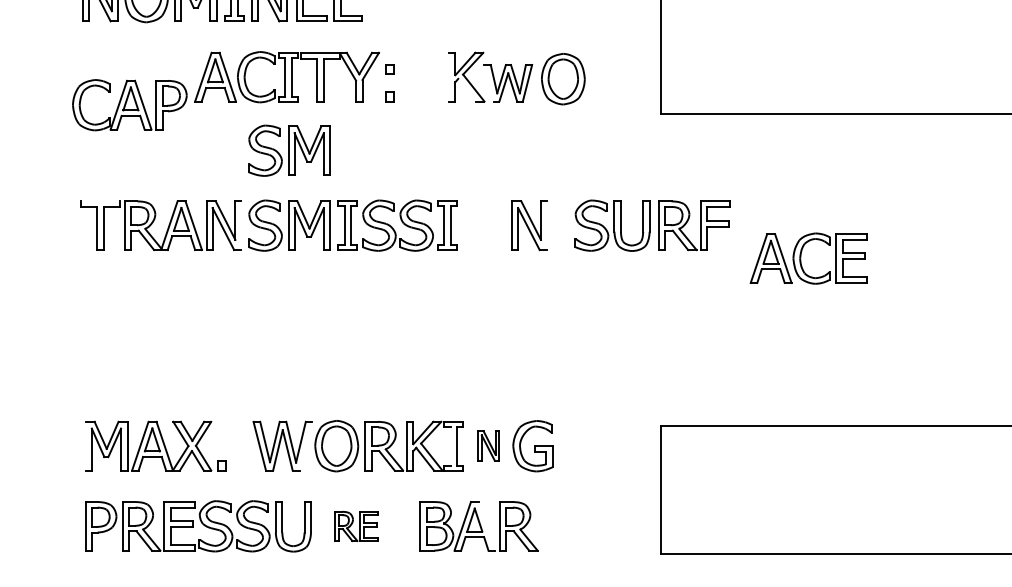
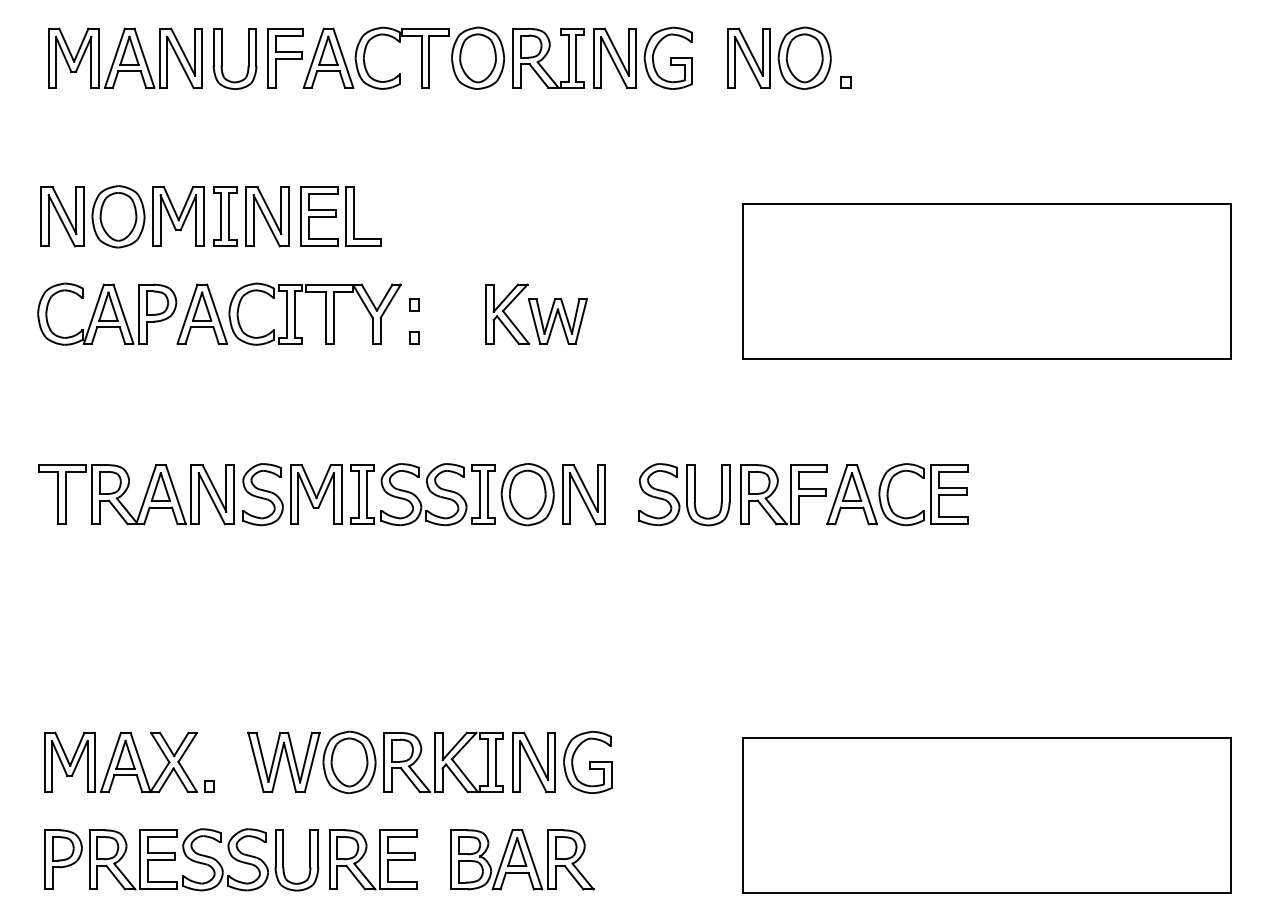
line: (448, 76) -> (485, 313), added
part: (563, 79) -> (527, 494), moved
line: (489, 83) -> (534, 321), added
line: (466, 89) -> (507, 329), added
part: (130, 104) -> (107, 313), moved
part: (289, 150) -> (292, 403), removed
line: (100, 201) -> (62, 465), added
line: (241, 225) -> (233, 494), added
line: (546, 225) -> (604, 494), added
part: (801, 258) -> (888, 494), moved
line: (450, 445) -> (487, 761), added
part: (488, 445) -> (533, 761), size x1.67
line: (85, 446) -> (44, 762), added
line: (305, 446) -> (311, 762), added
part: (356, 526) -> (373, 859), size x1.67
line: (487, 526) -> (532, 859), added

